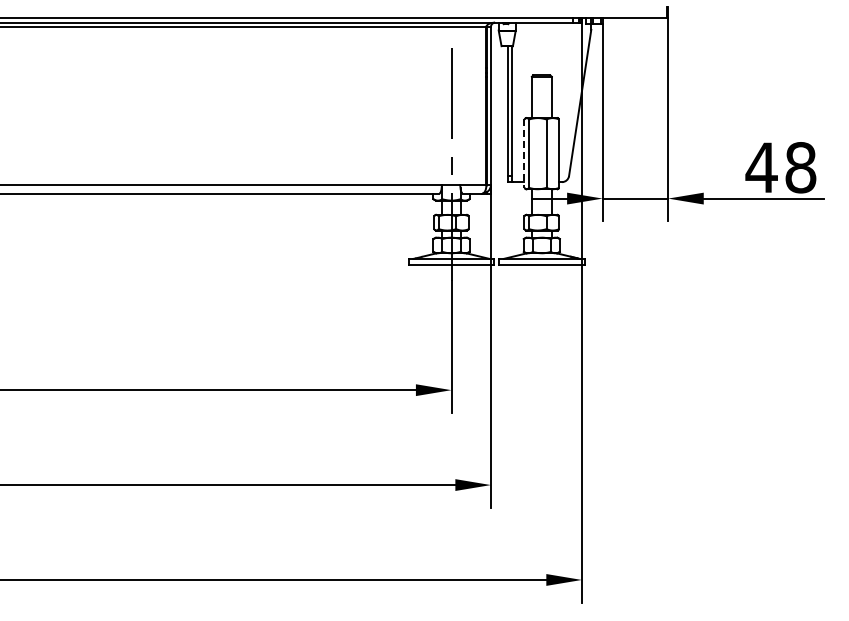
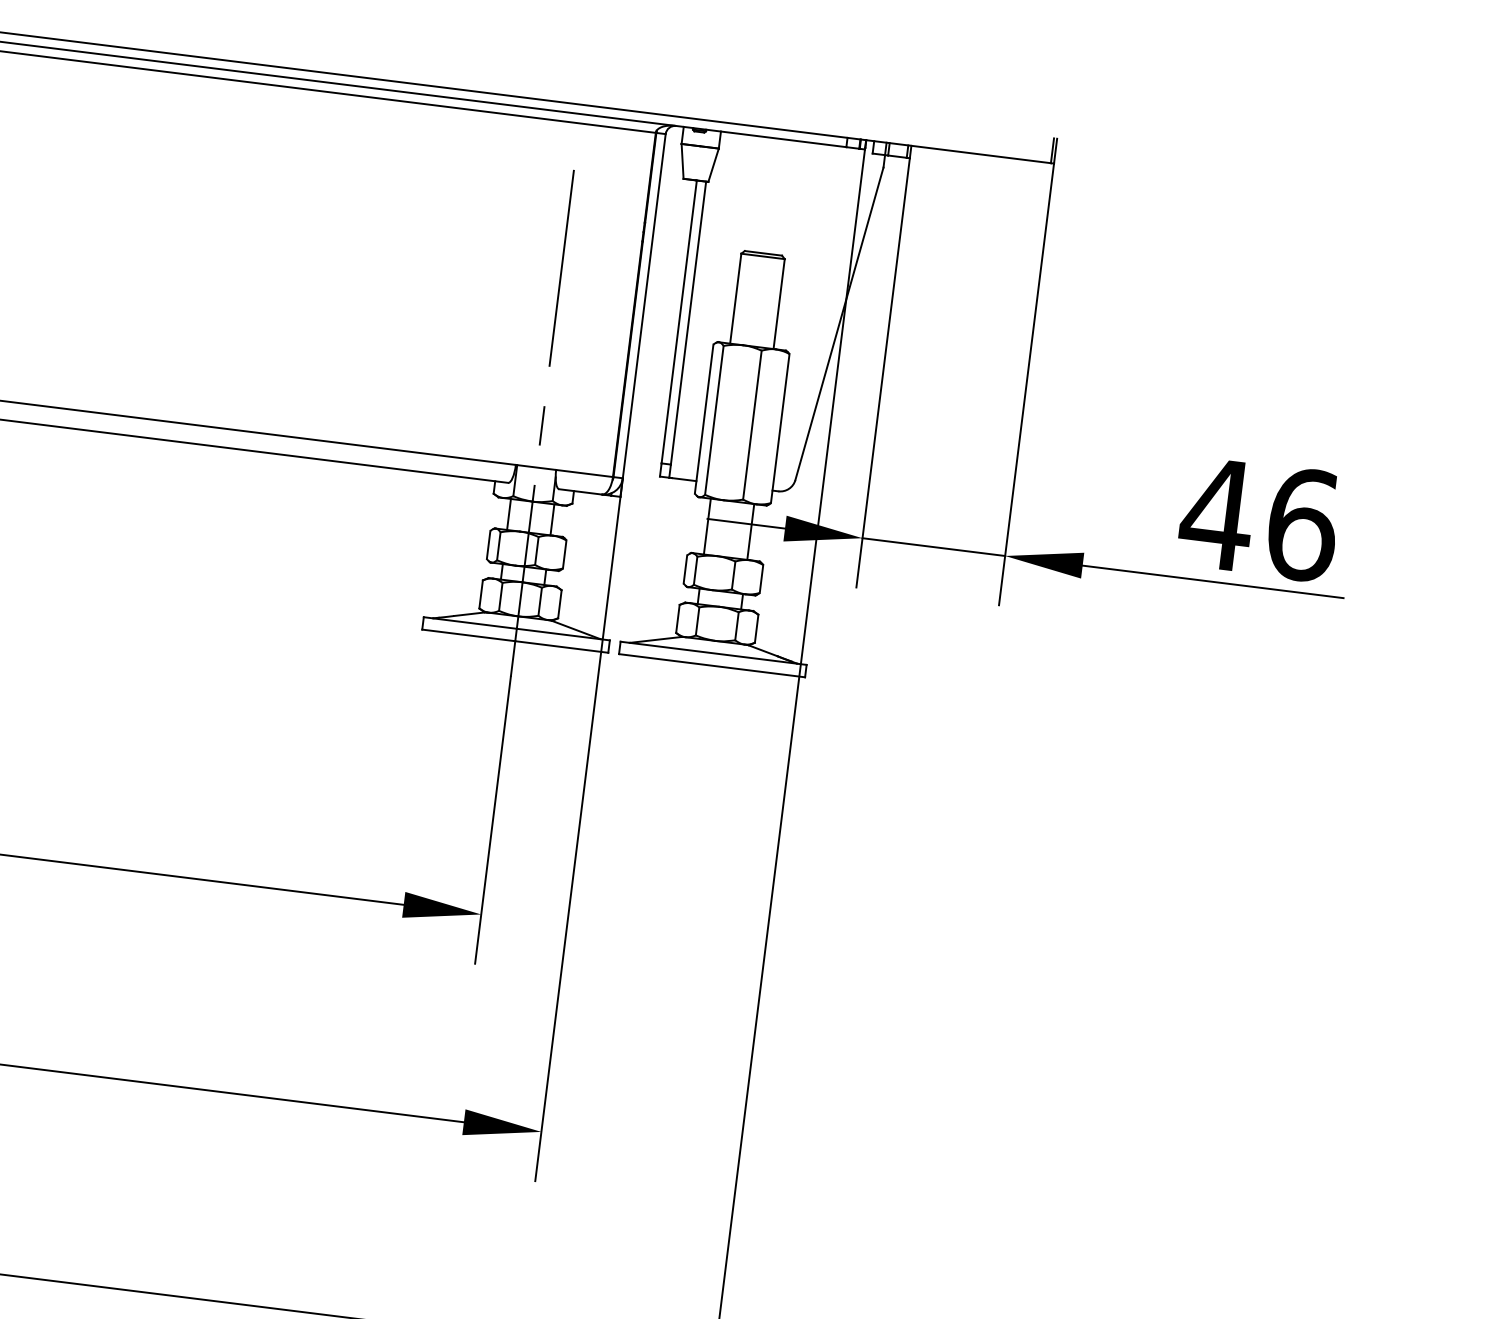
line: (524, 154) -> (704, 420), dashed -> solid
text: (800, 167) -> (1301, 524), 48 -> 46

